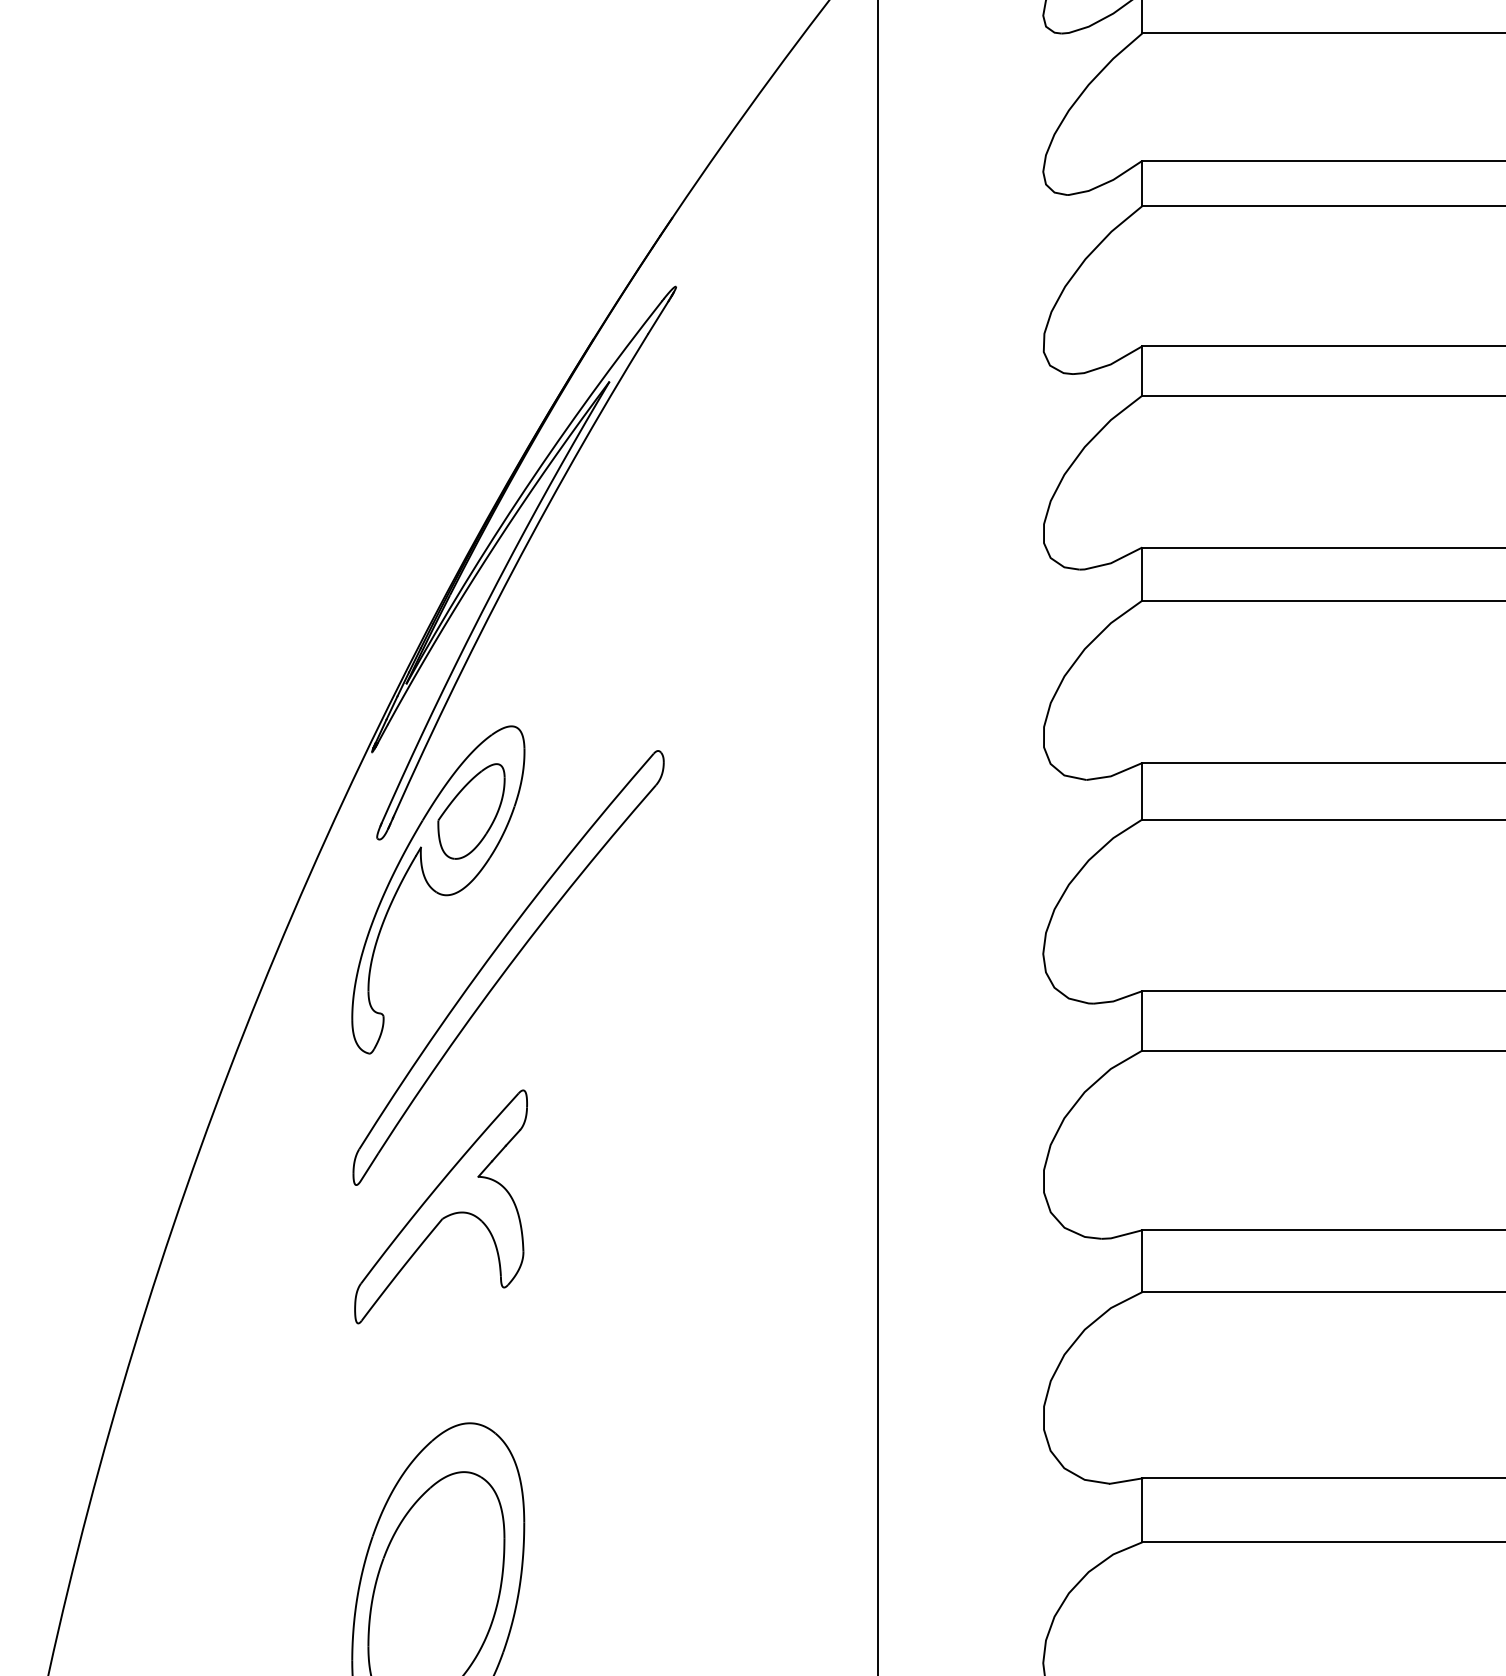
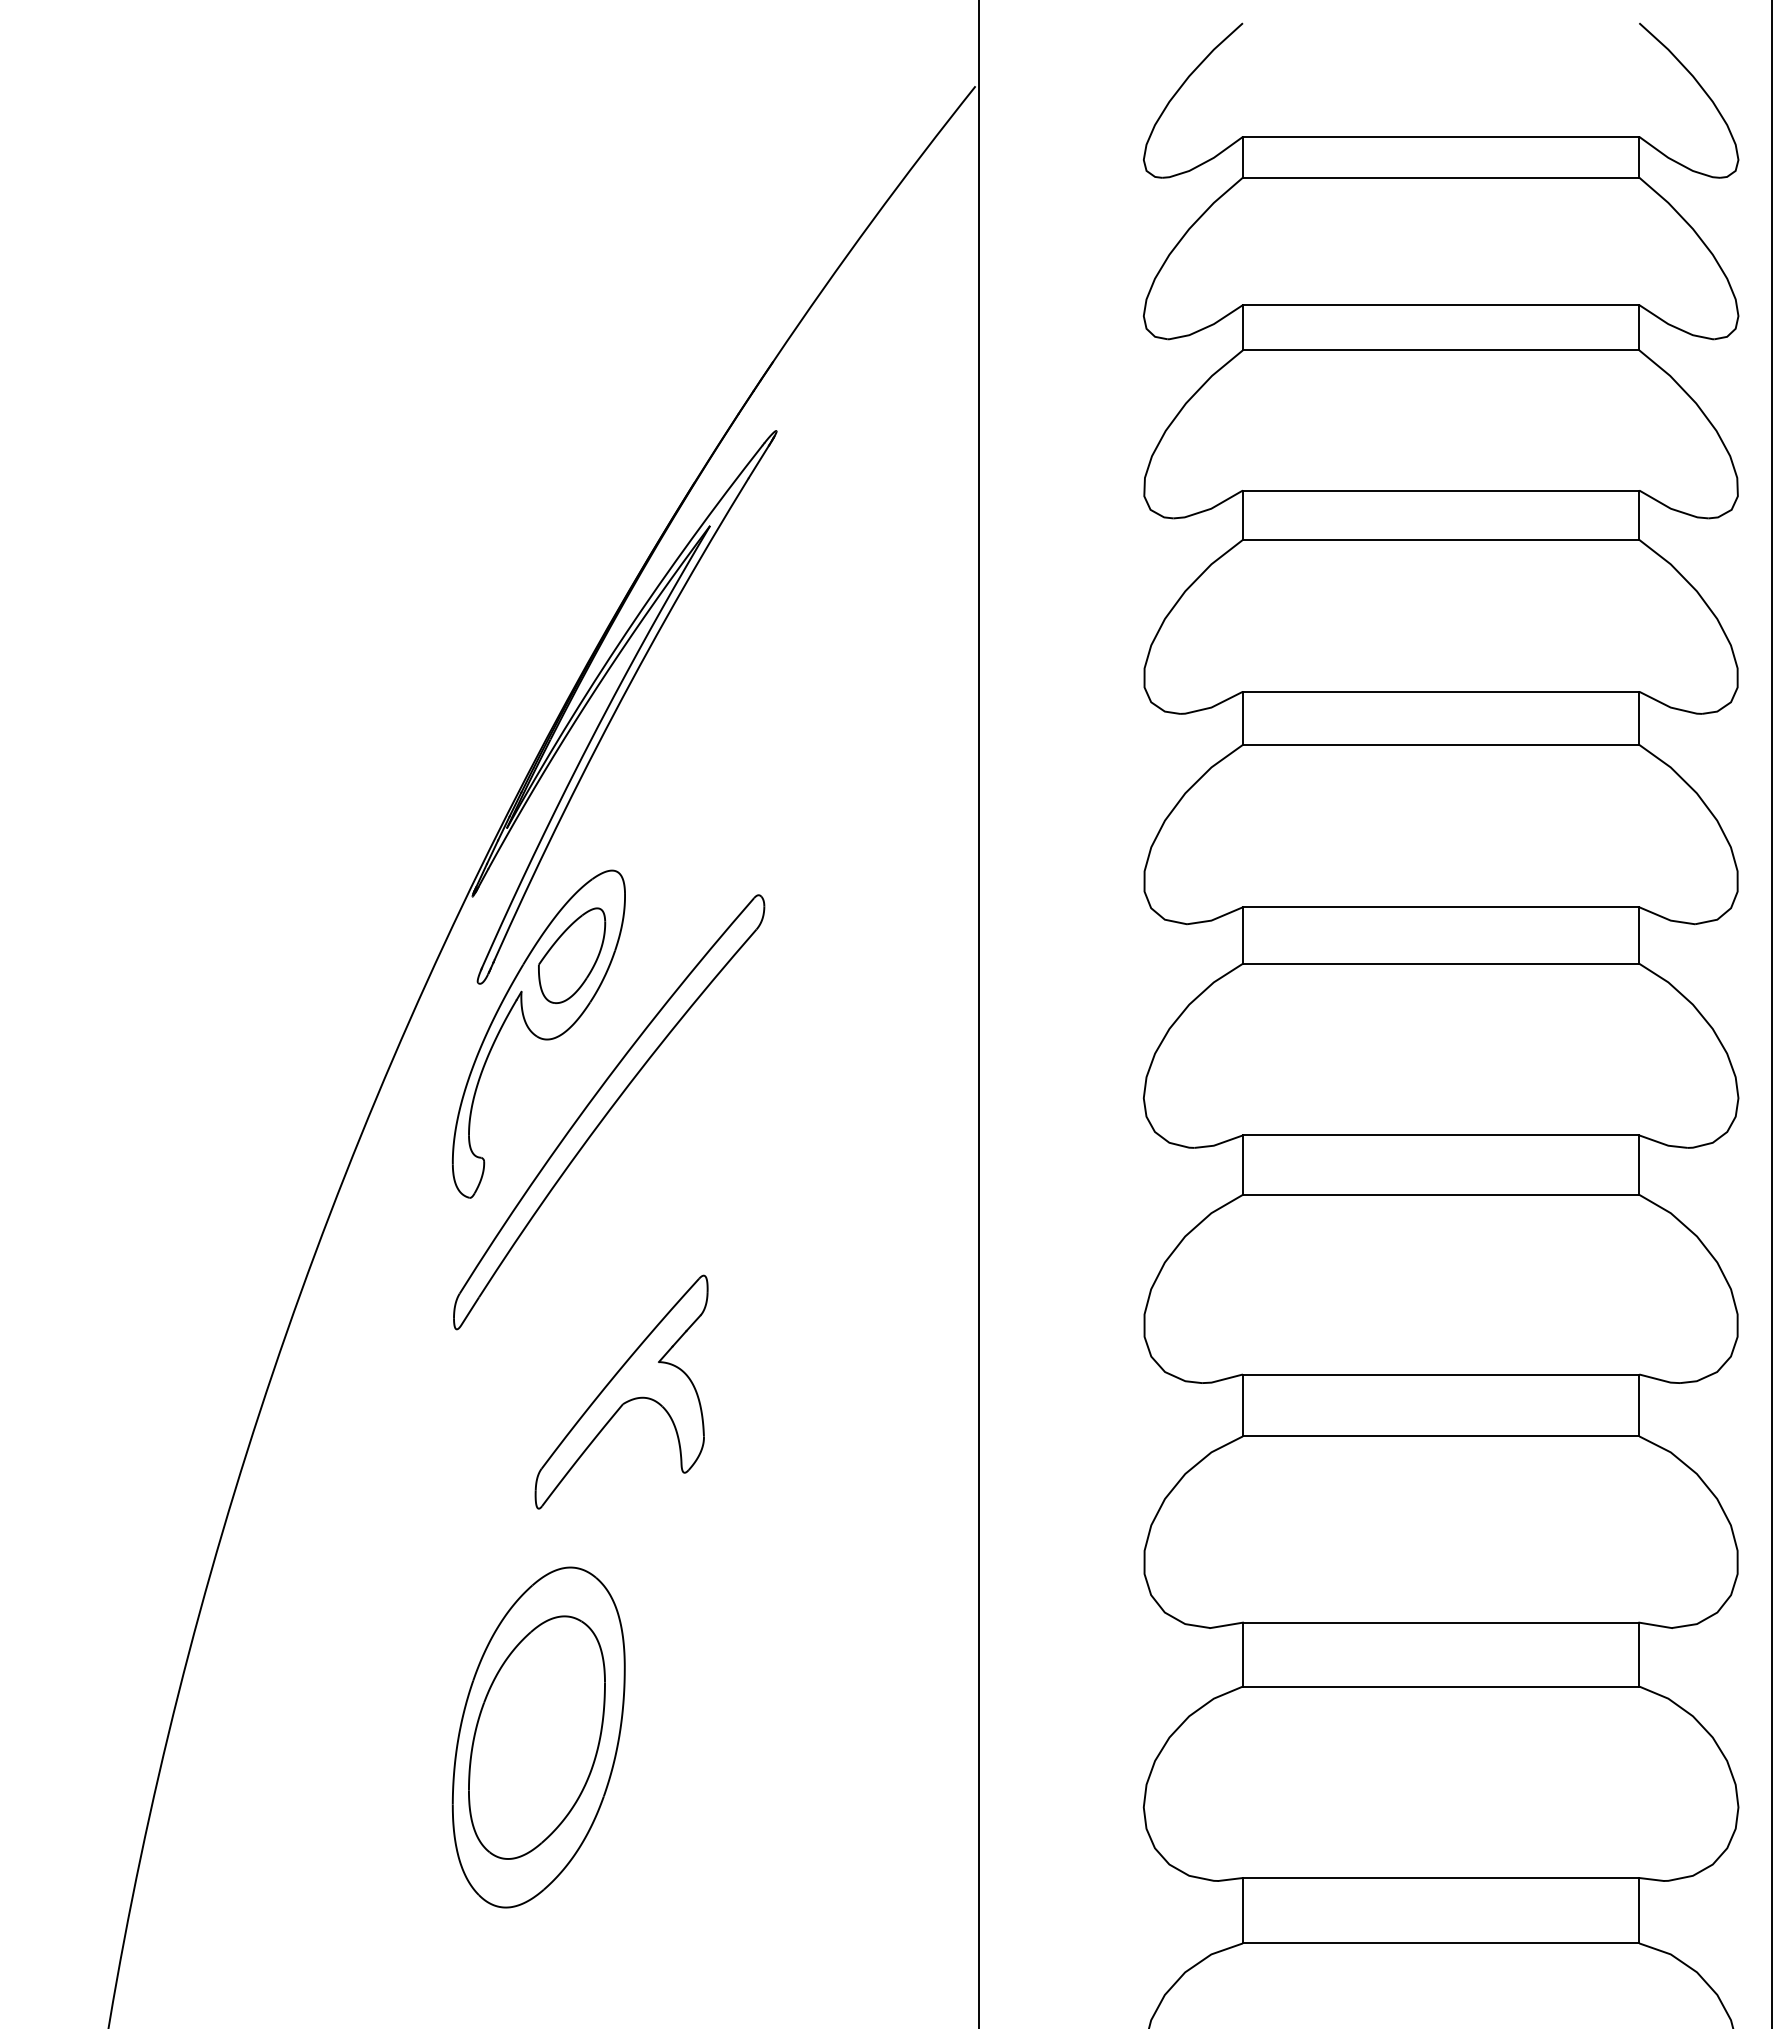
part: (440, 1206) -> (621, 1391), moved

